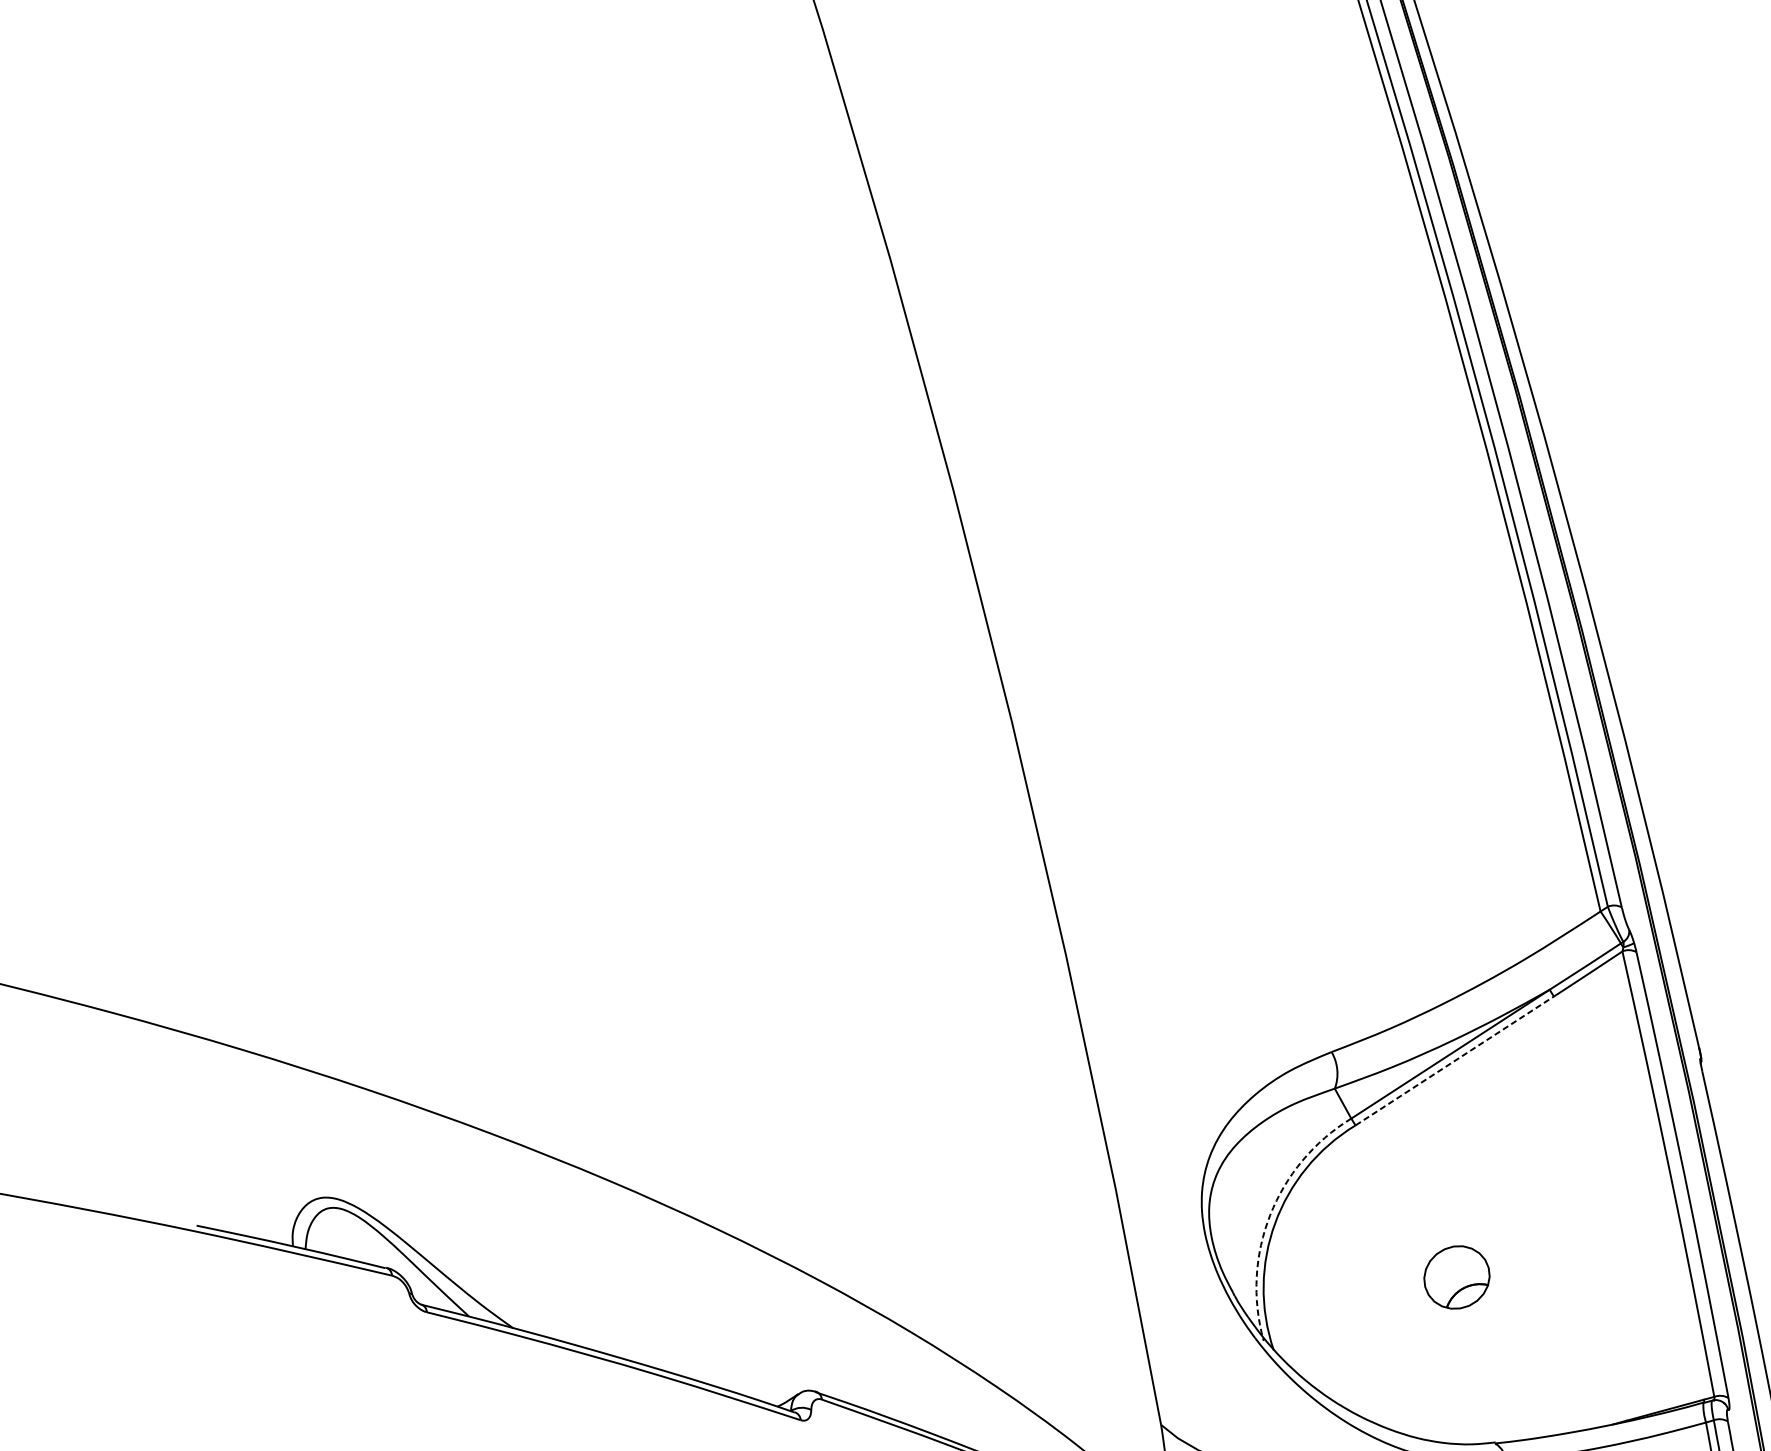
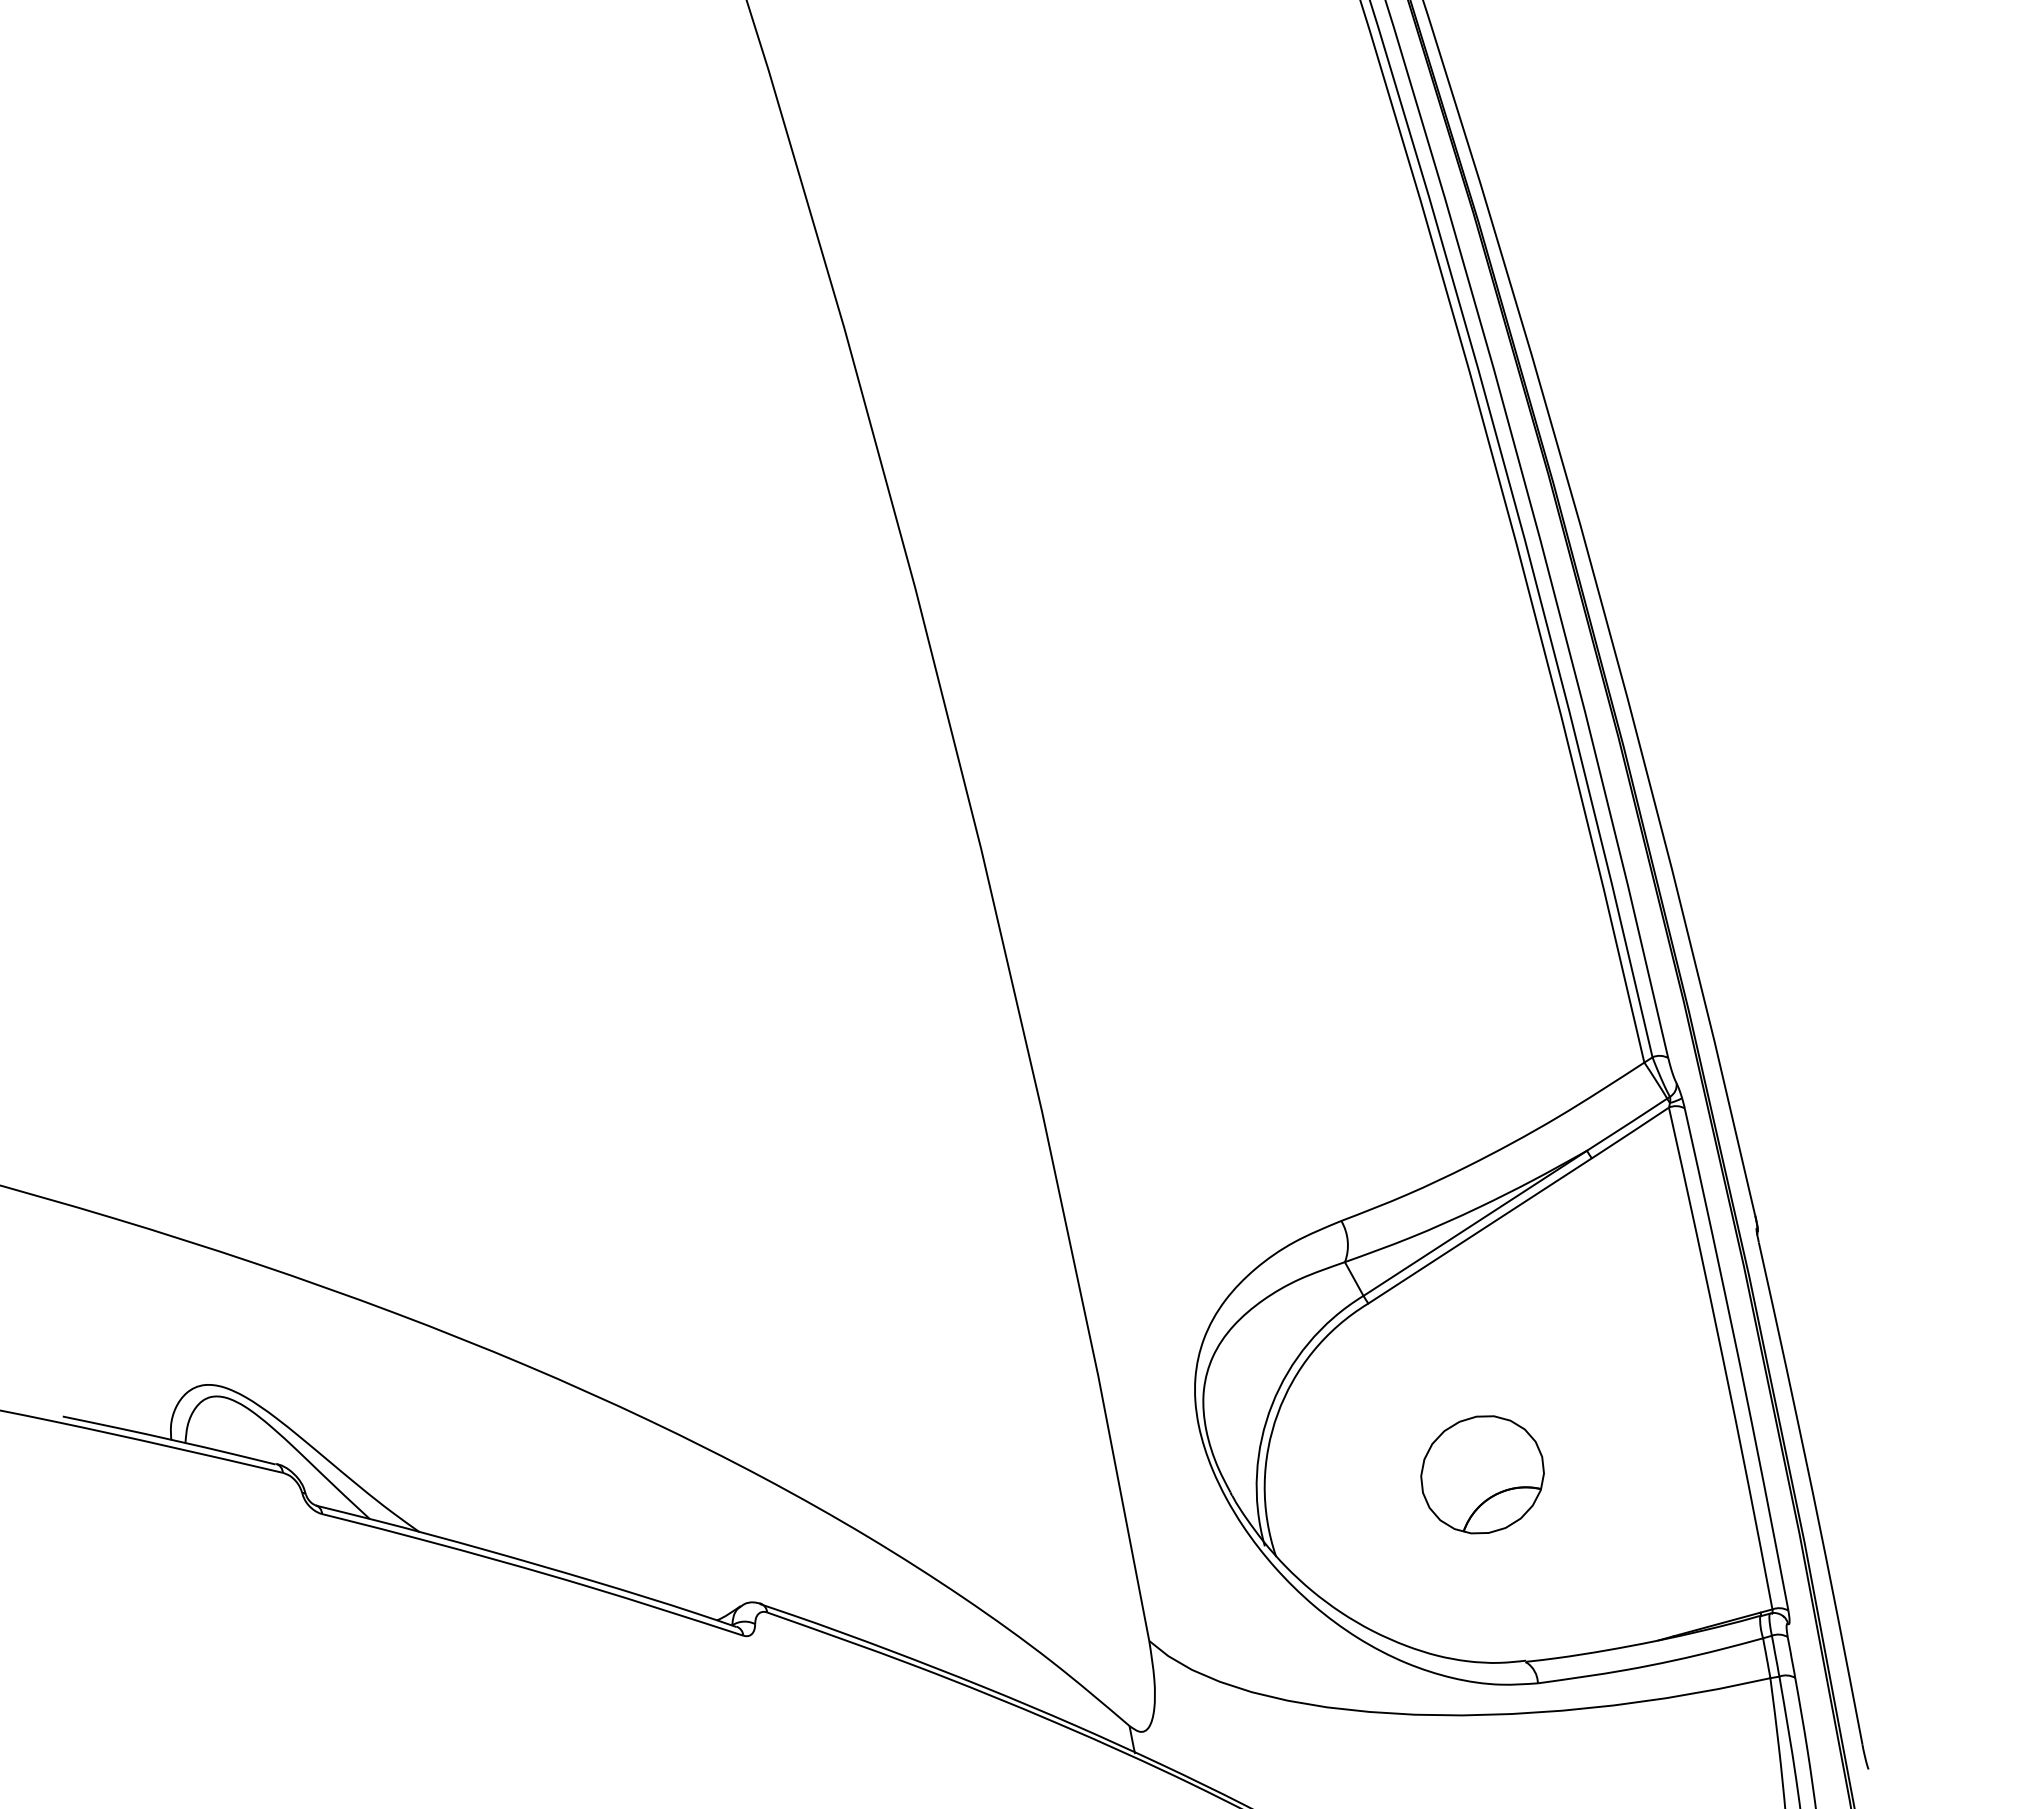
line: (1455, 1060) -> (1480, 1230), dashed -> solid
arc: (1270, 1214) -> (1272, 1404), dashed -> solid
part: (1456, 1277) -> (1482, 1474), size x1.67

